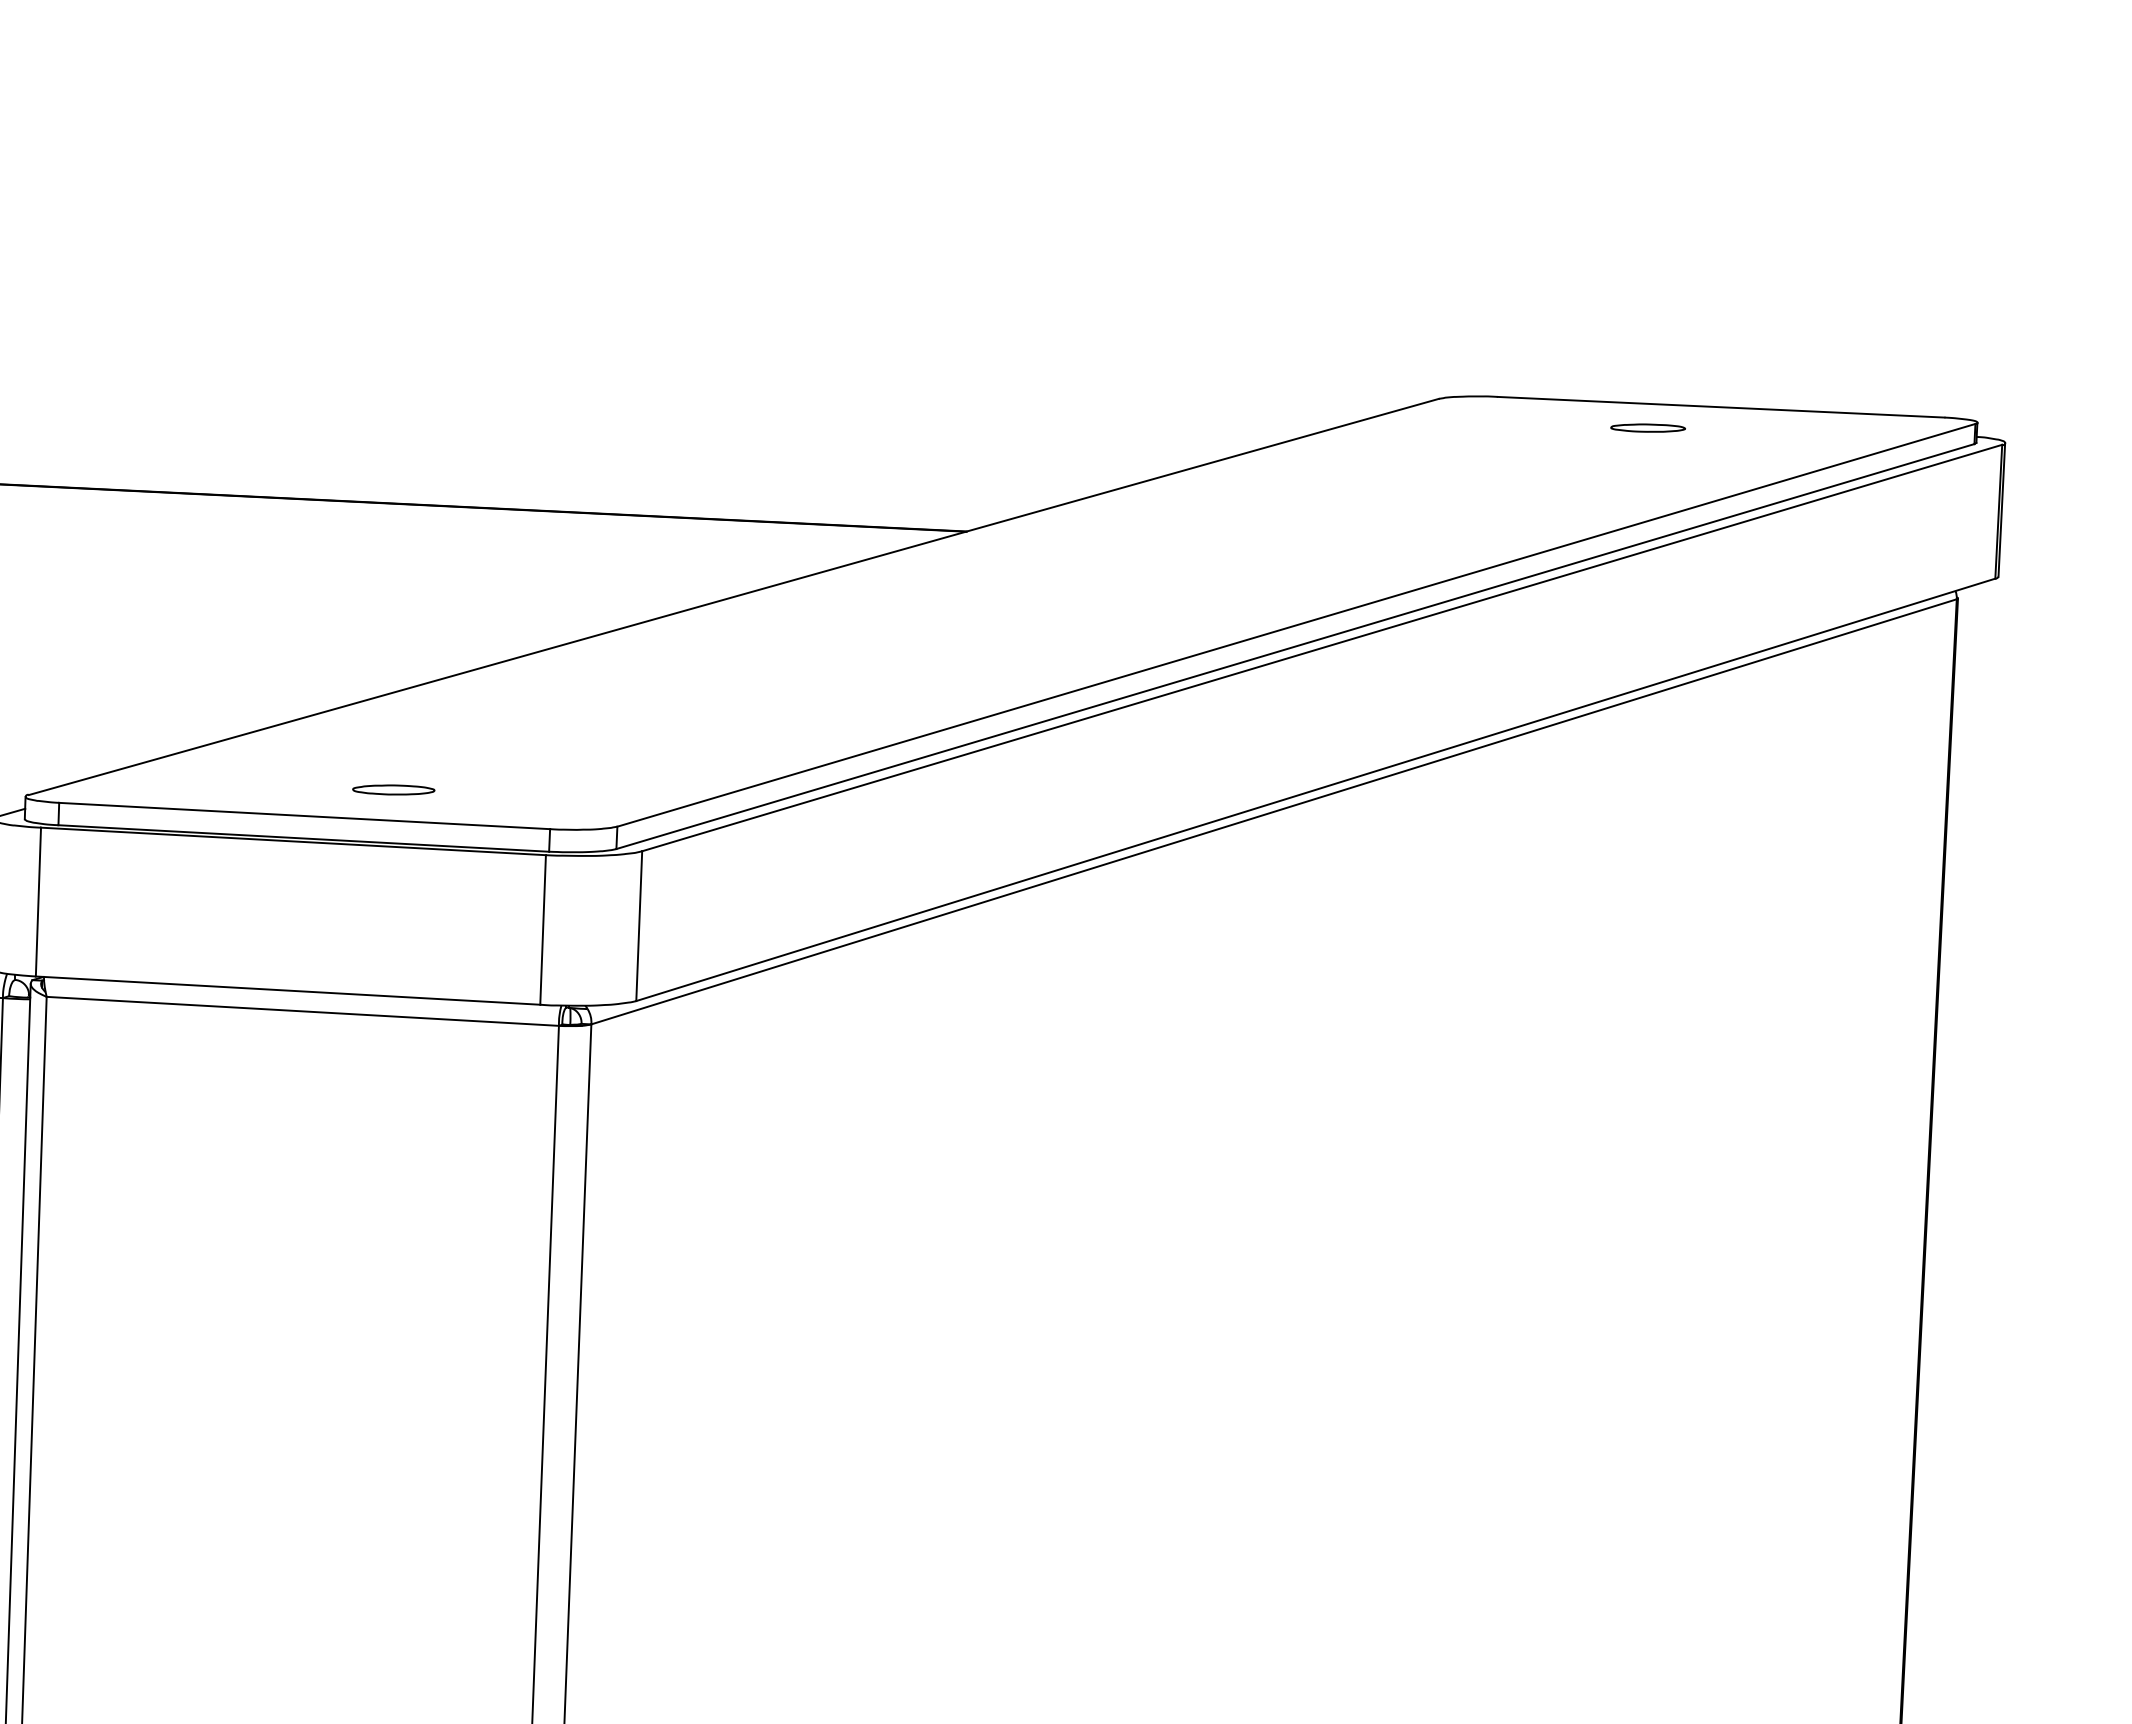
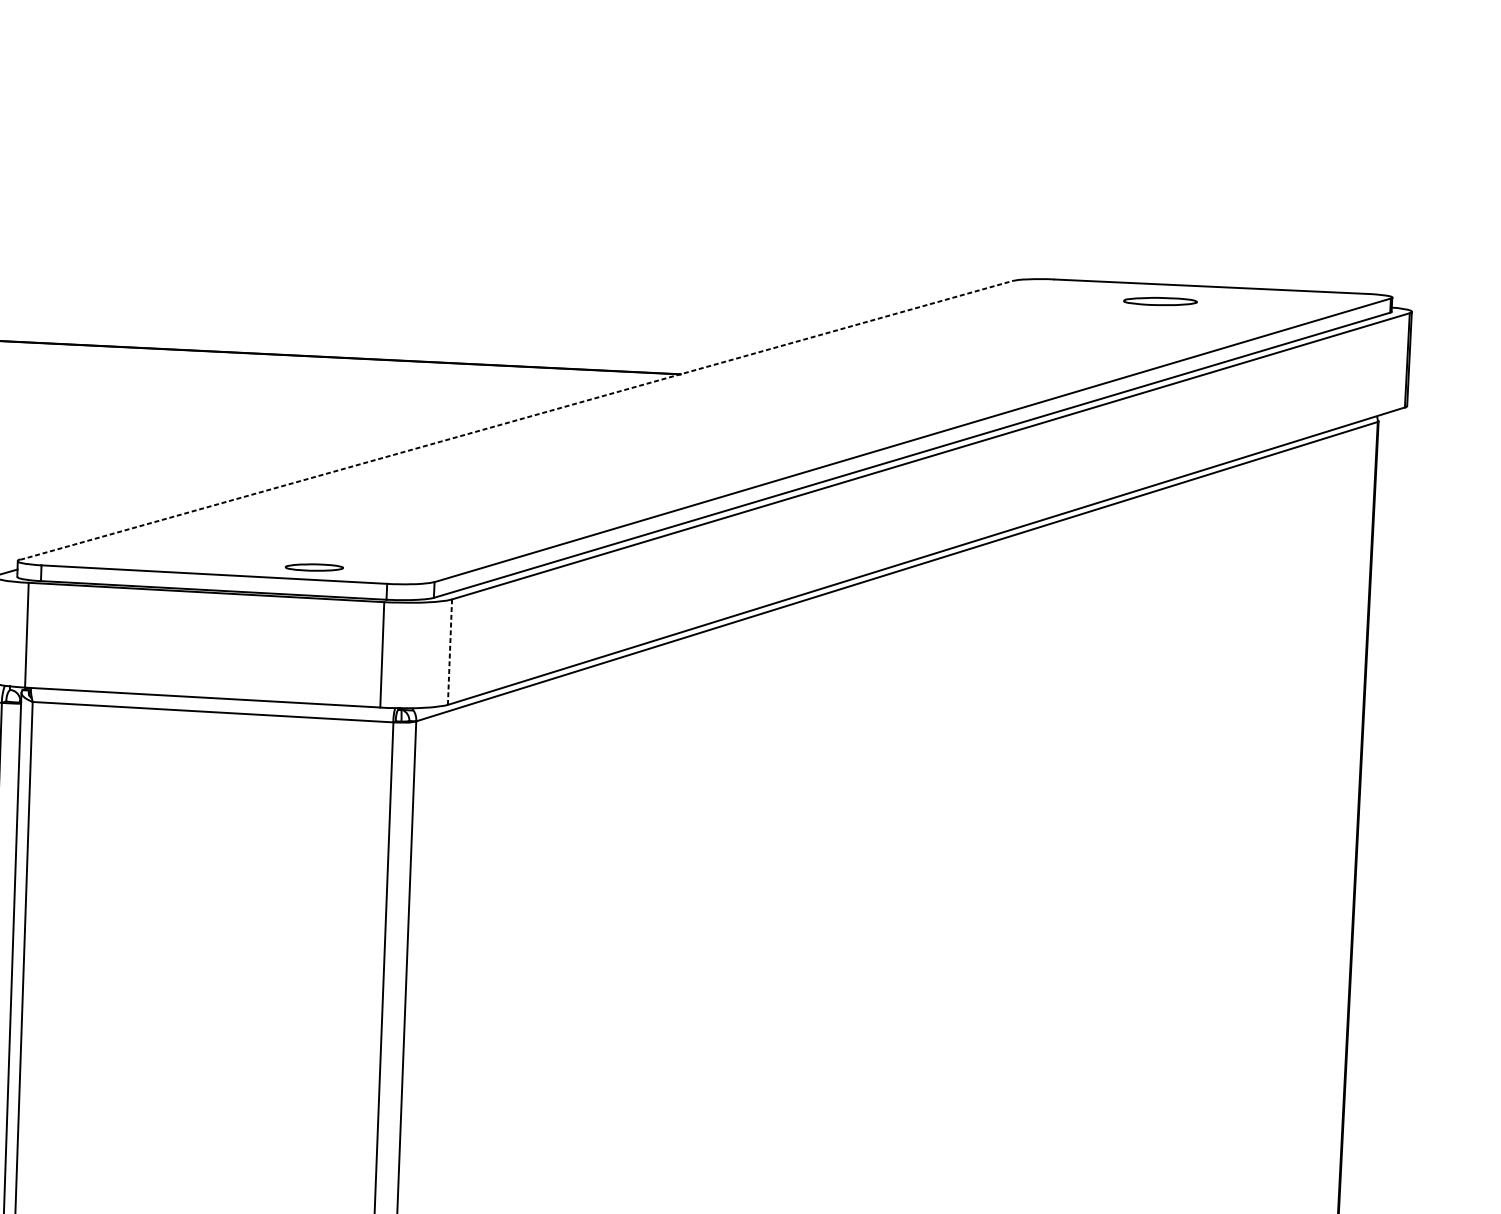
part: (1647, 427) -> (1159, 301), size x1.4
line: (734, 596) -> (517, 420), solid -> dashed
part: (393, 789) -> (314, 567), moved
line: (639, 926) -> (450, 652), solid -> dashed

